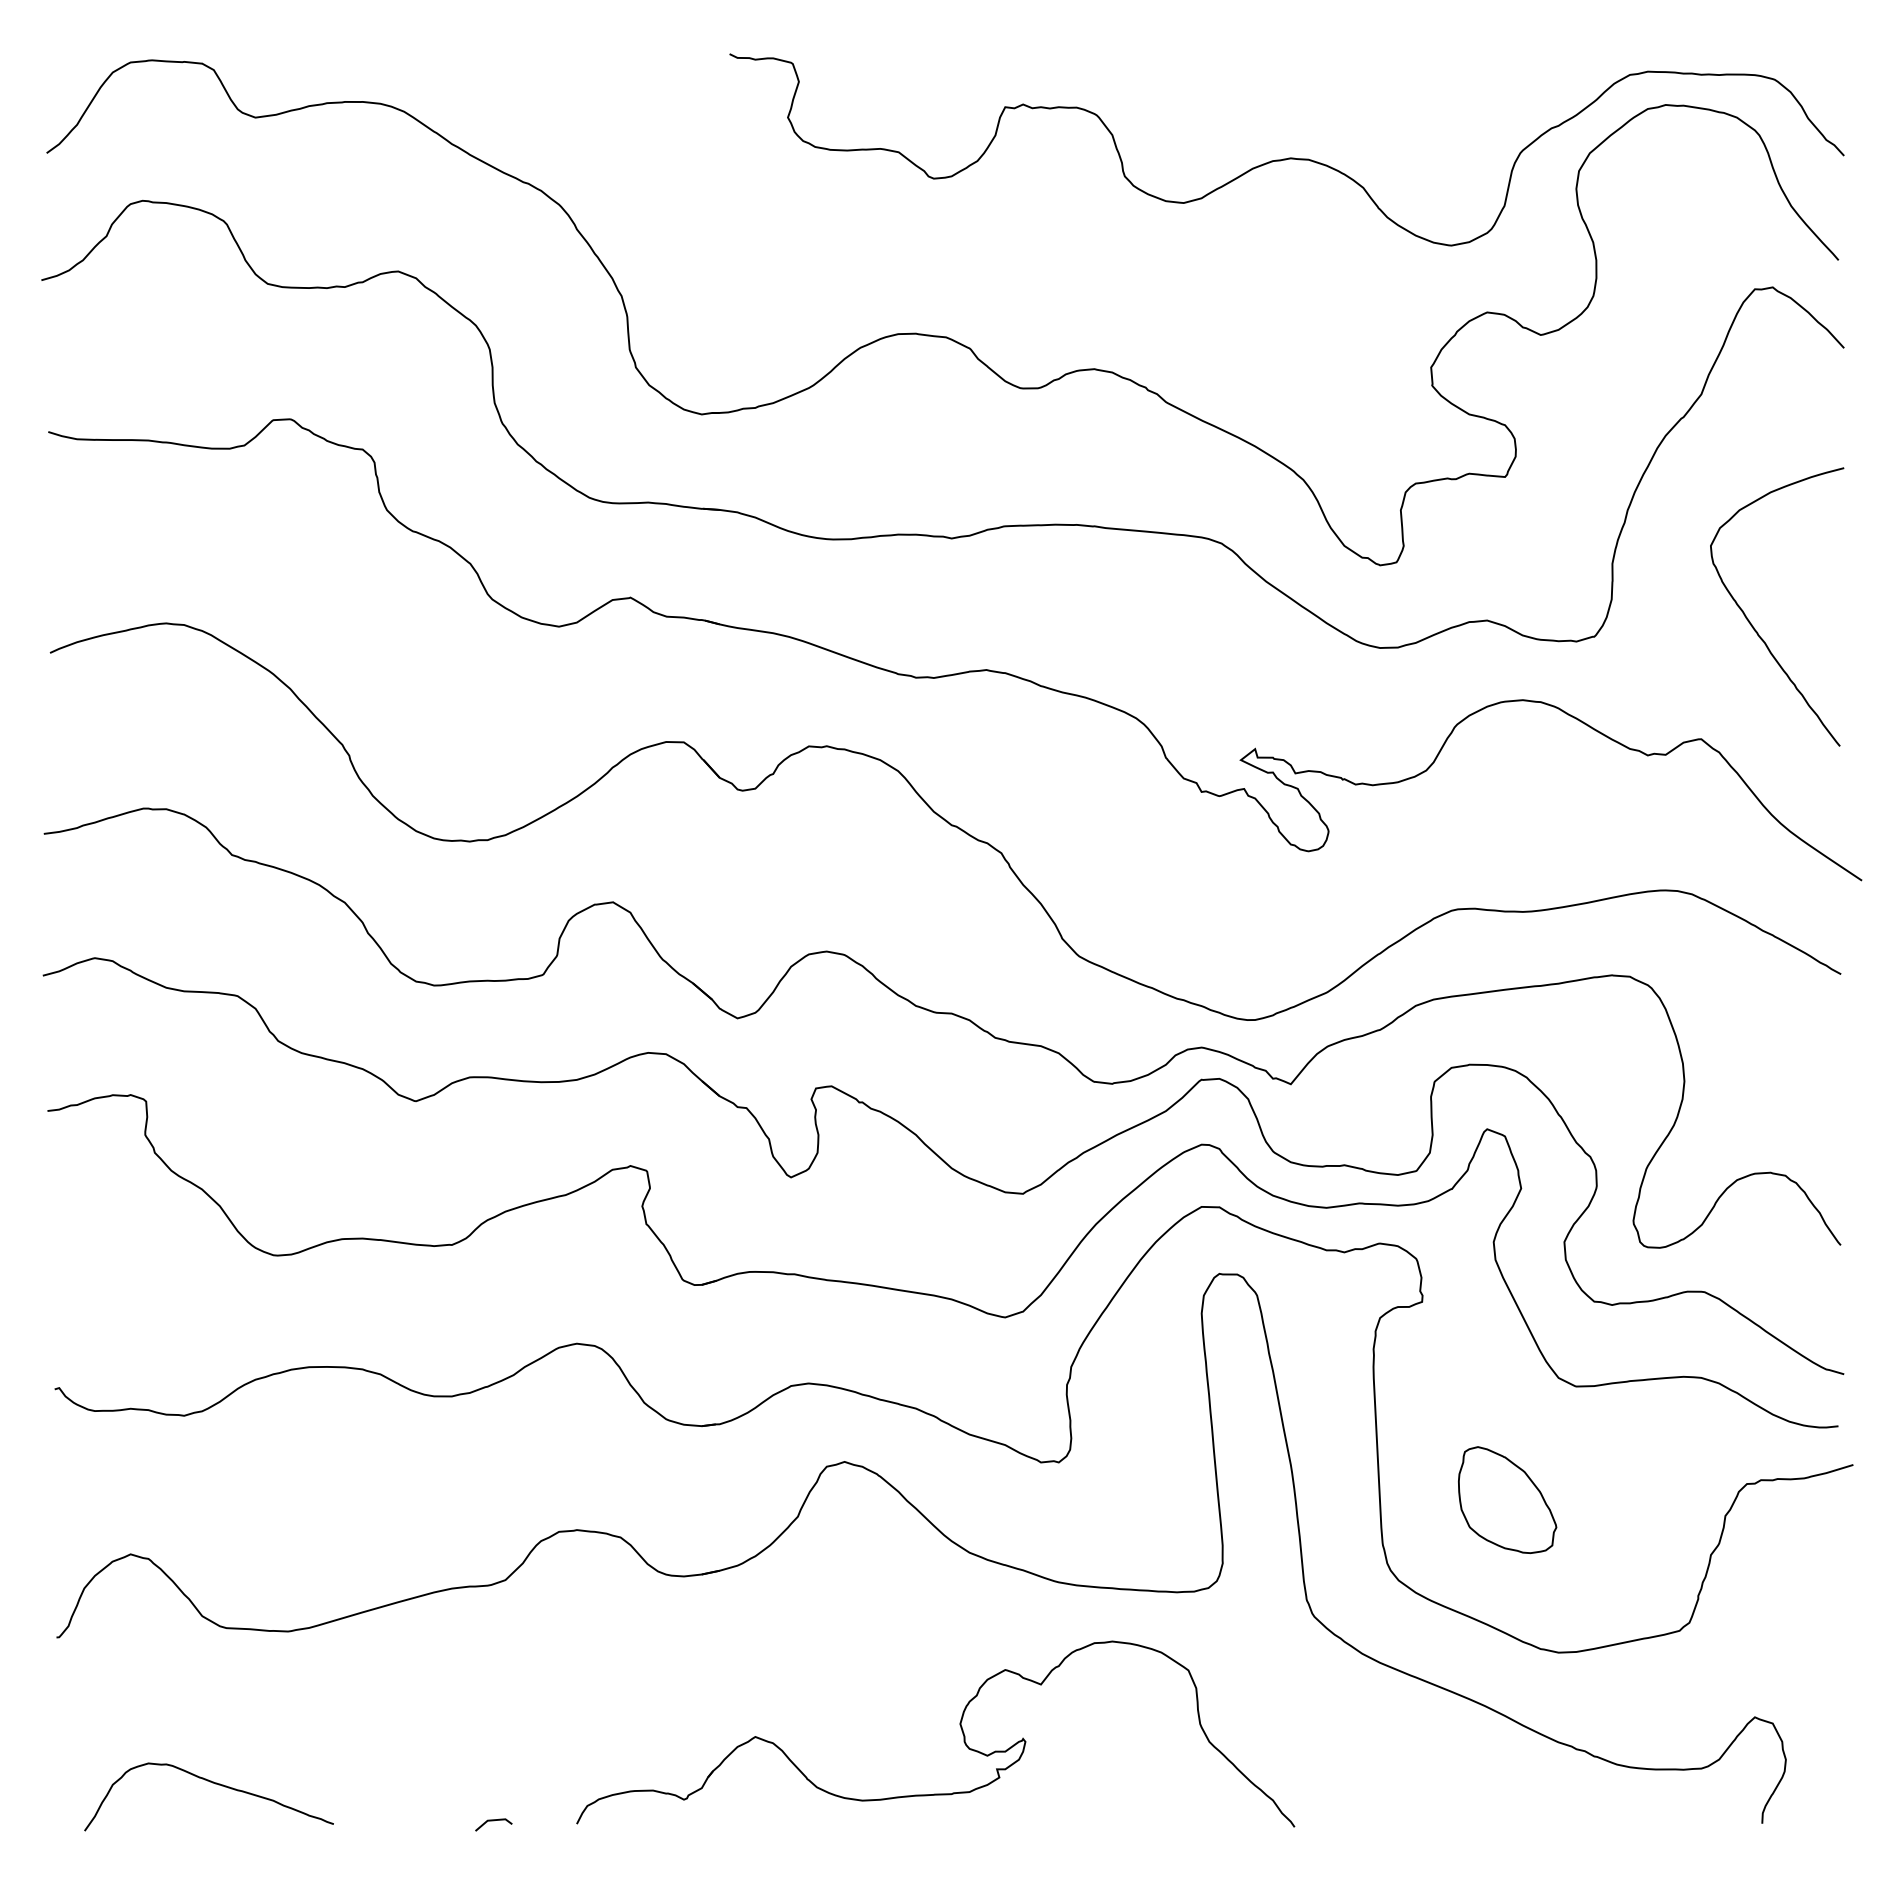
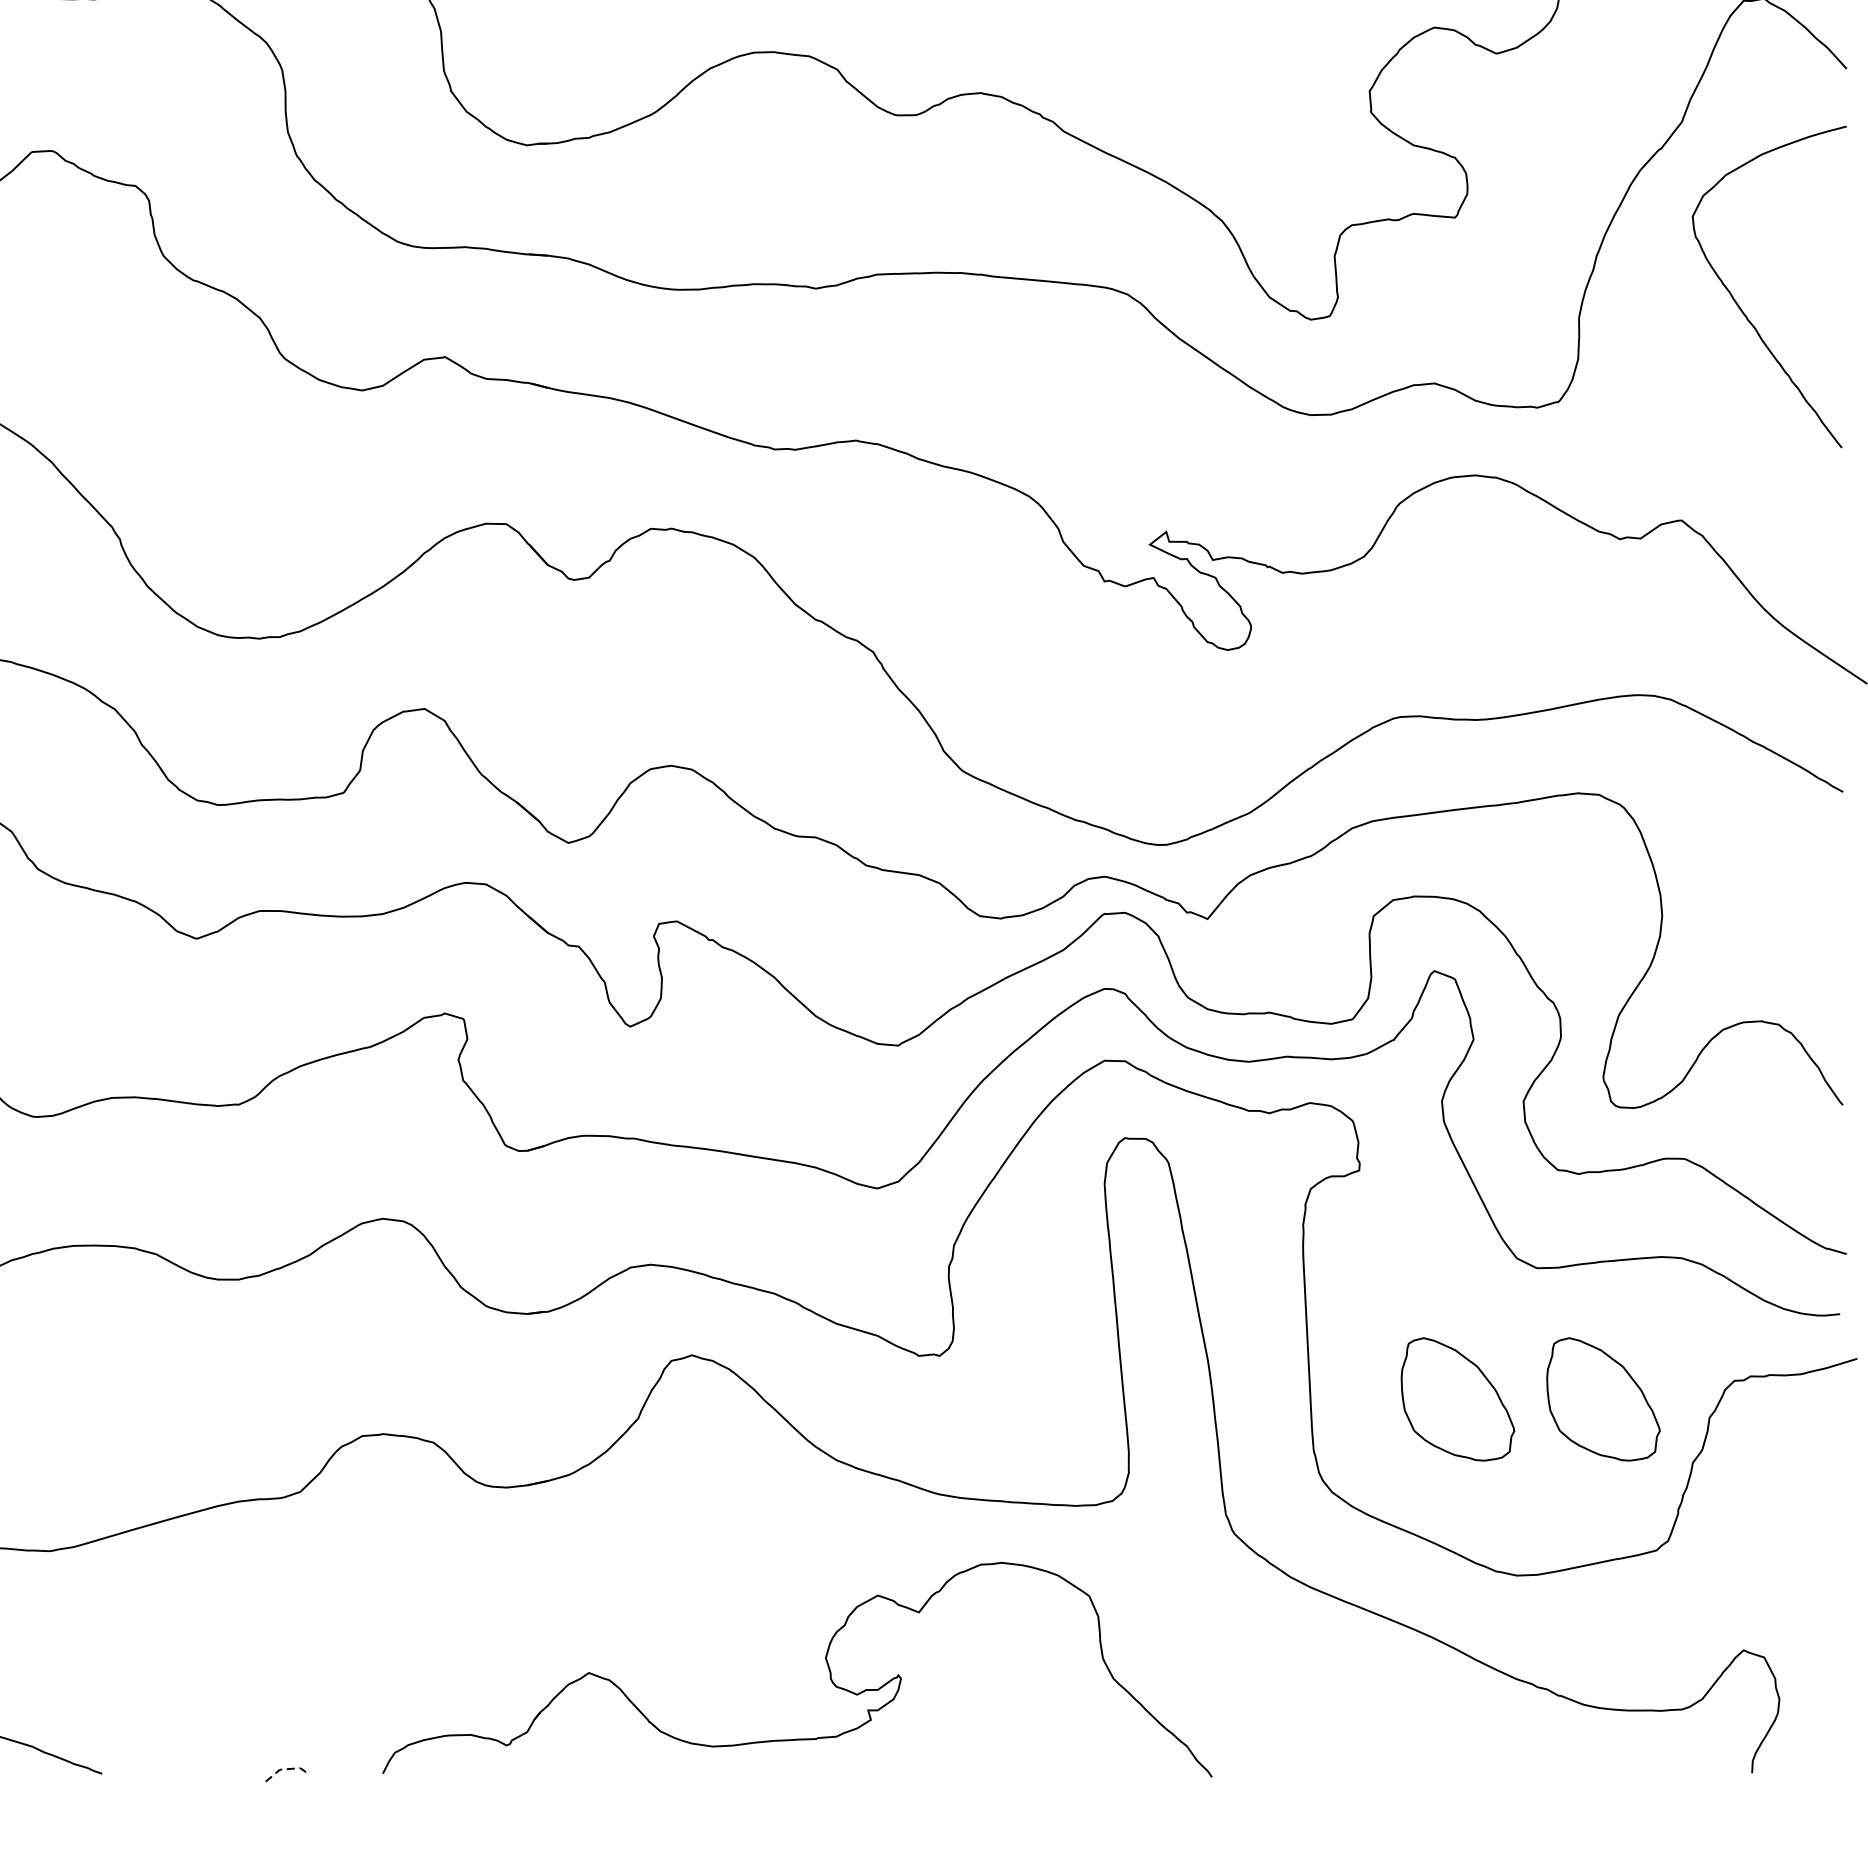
curve: (1752, 624) -> (1740, 307), moved
part: (1633, 1499) -> (1603, 1398), added
line: (493, 1820) -> (286, 1769), solid -> dashed

